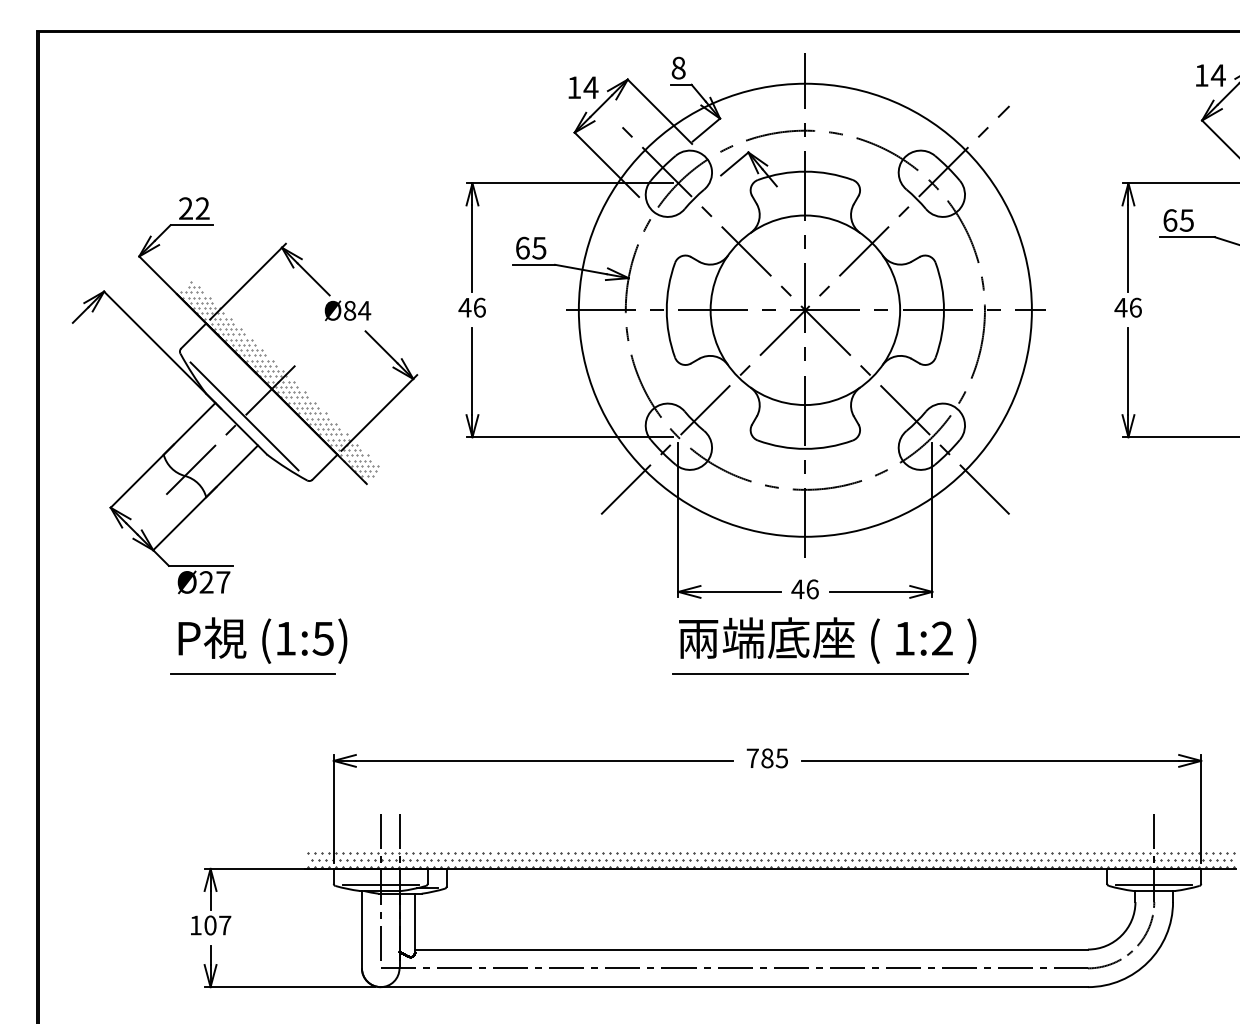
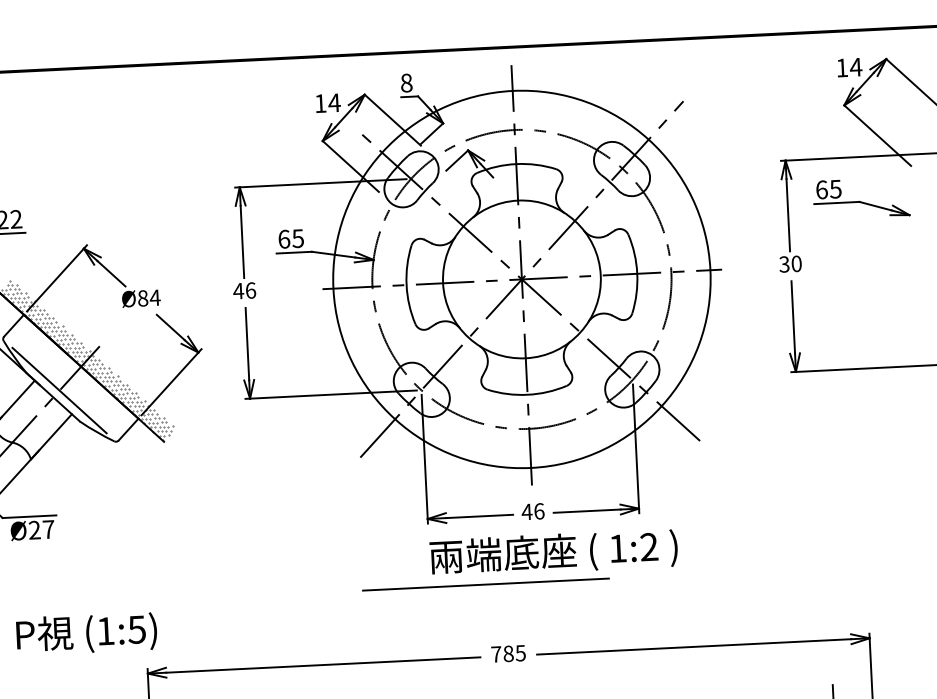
text: (1127, 307) -> (789, 264), 46 -> 30
text: (262, 640) -> (86, 633), moved
line: (820, 673) -> (486, 584), moved
line: (252, 674) -> (76, 605), removed

